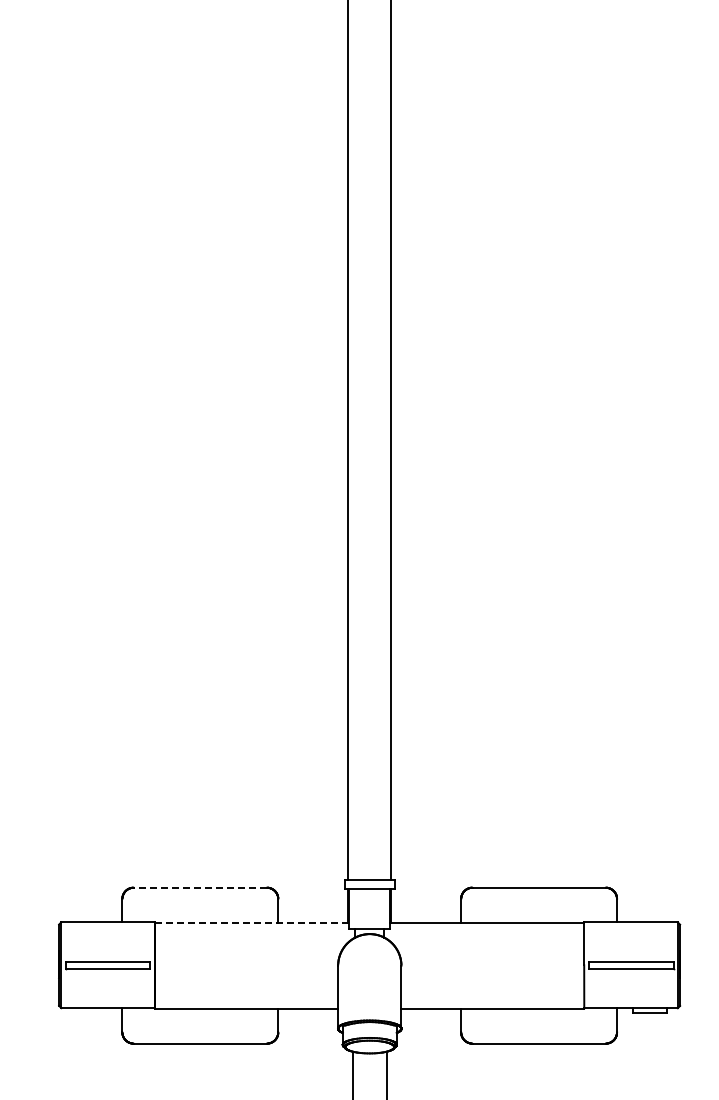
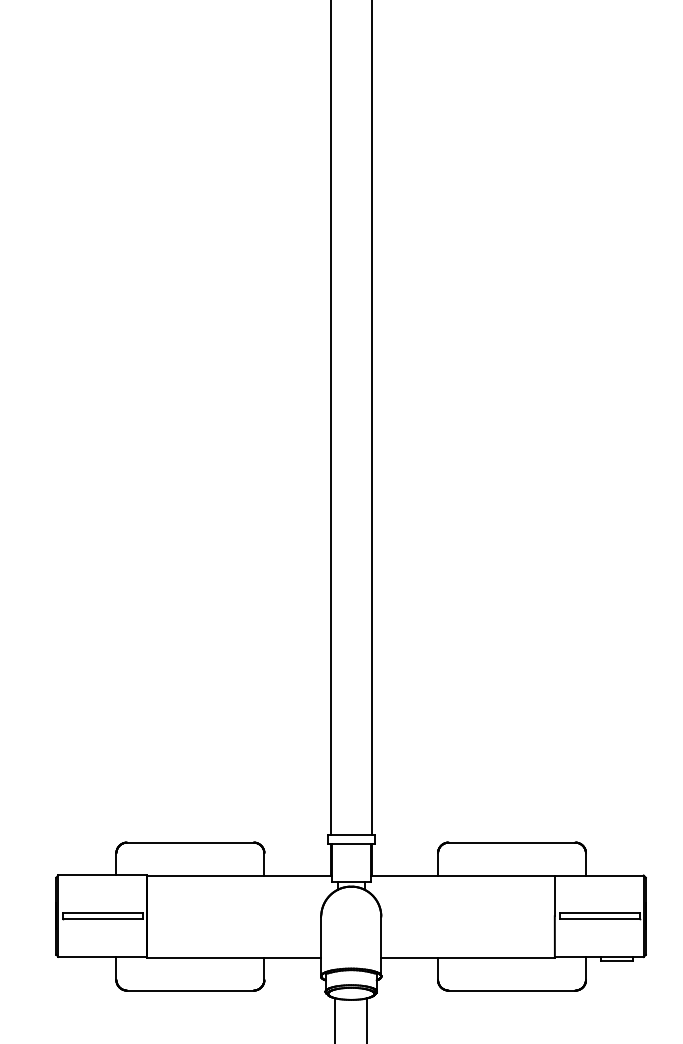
line: (200, 887) -> (190, 842), dashed -> solid
line: (251, 923) -> (238, 876), dashed -> solid

